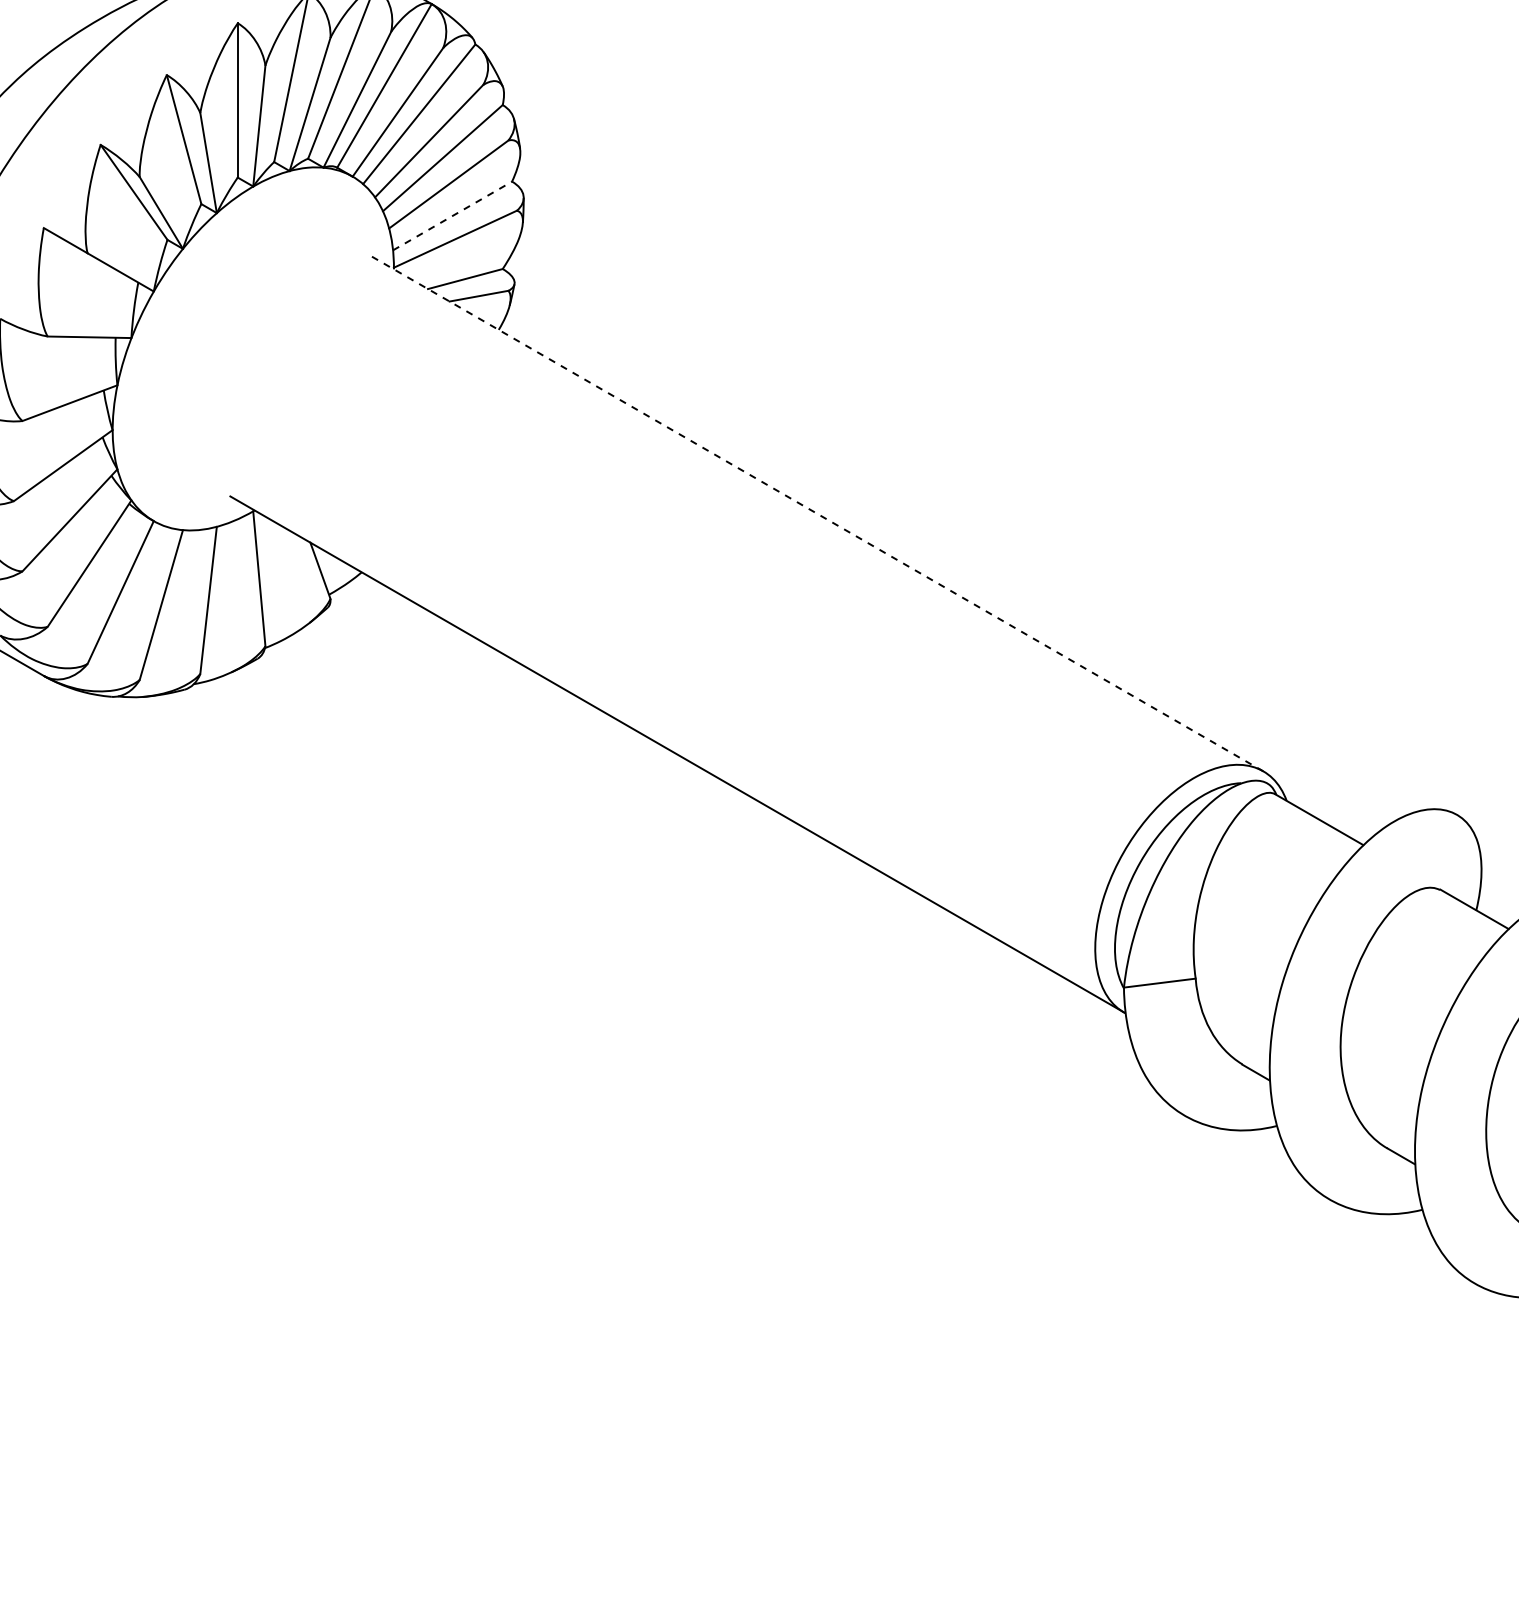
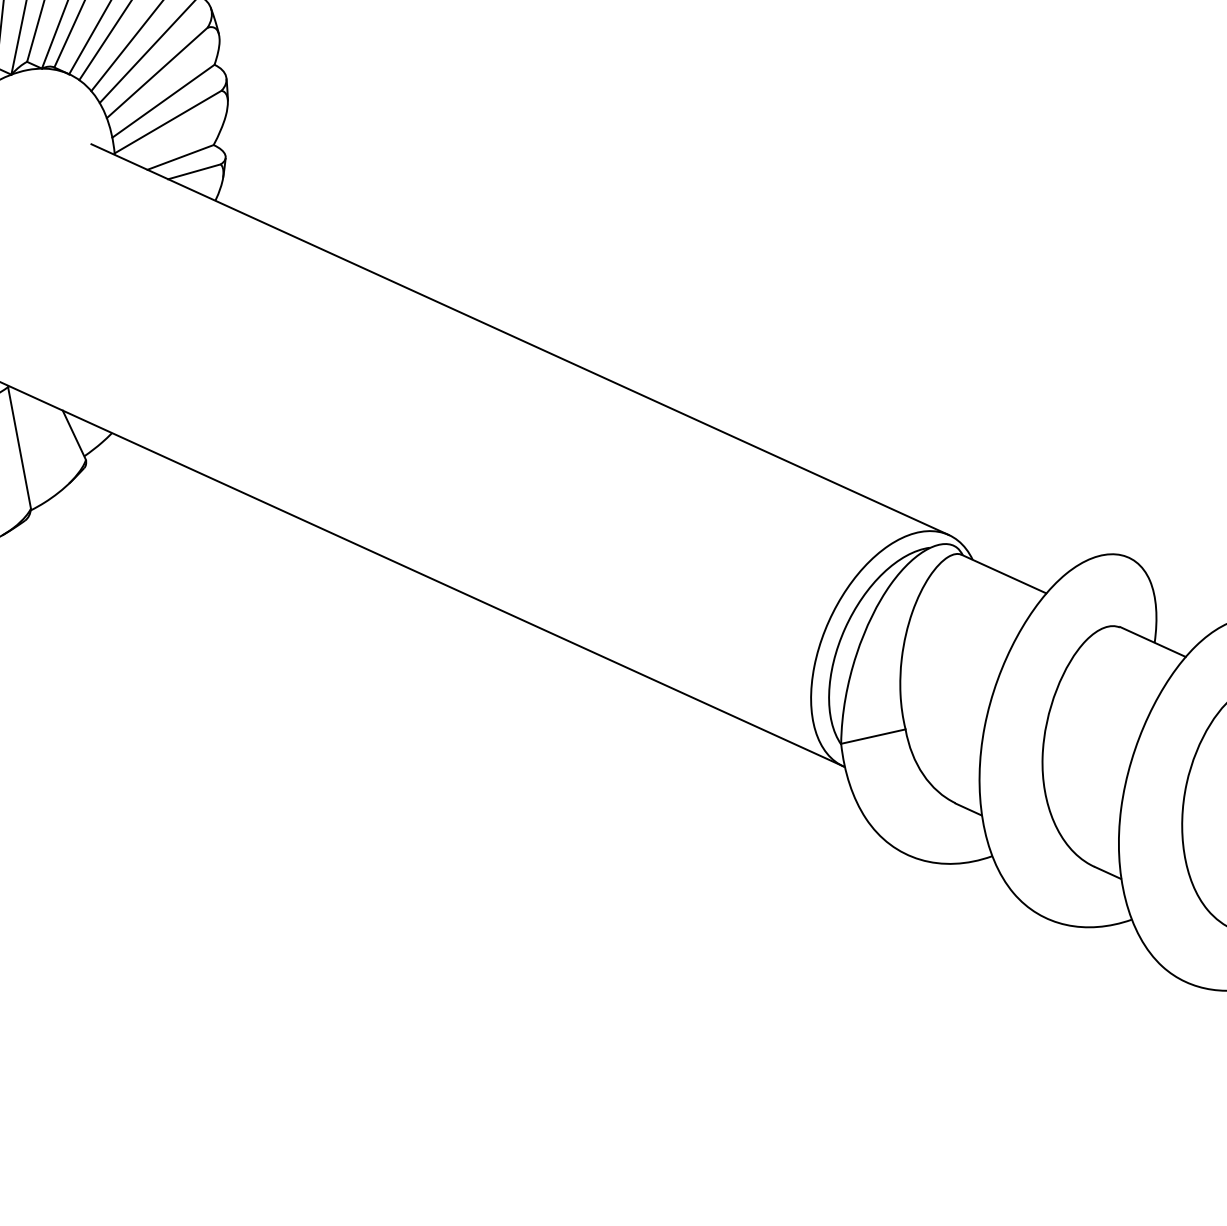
line: (452, 216) -> (163, 101), dashed -> solid
line: (816, 513) -> (520, 339), dashed -> solid

